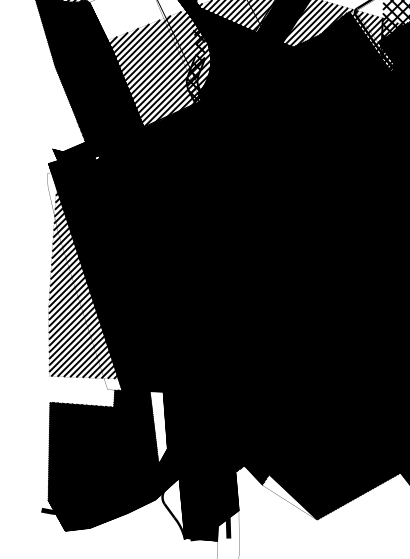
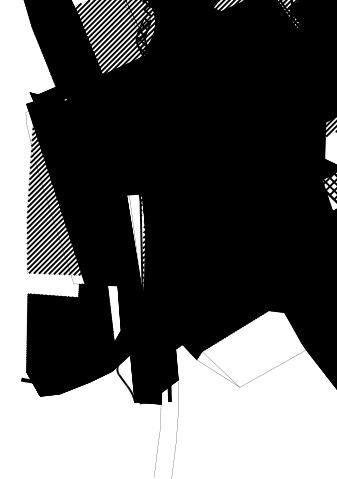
hatch: (185, 343) -> (135, 247), removed
hatch: (335, 471) -> (254, 348), removed

